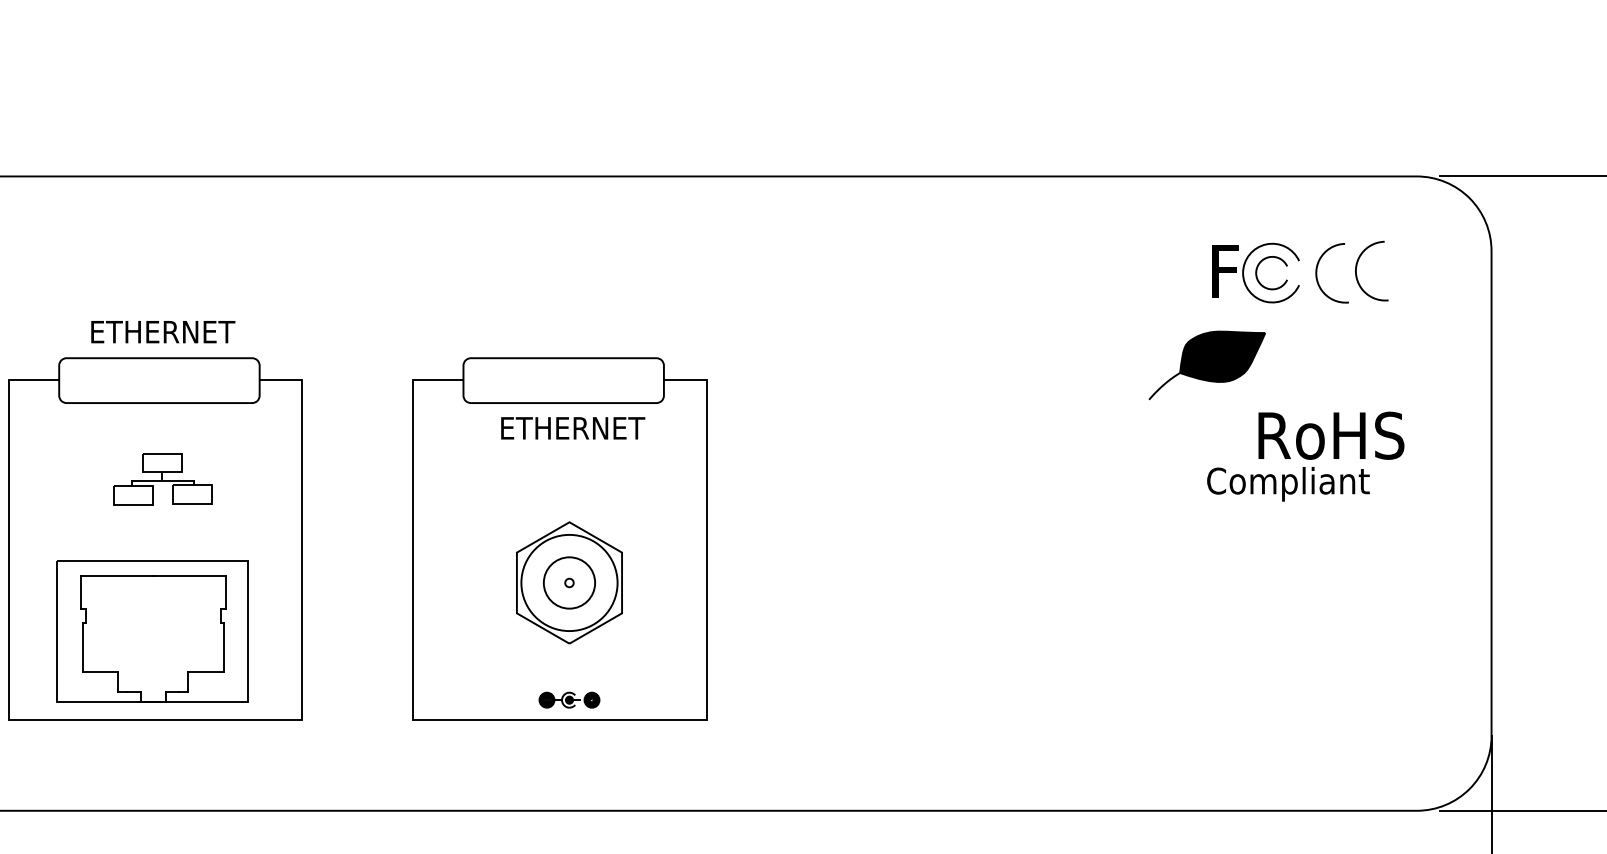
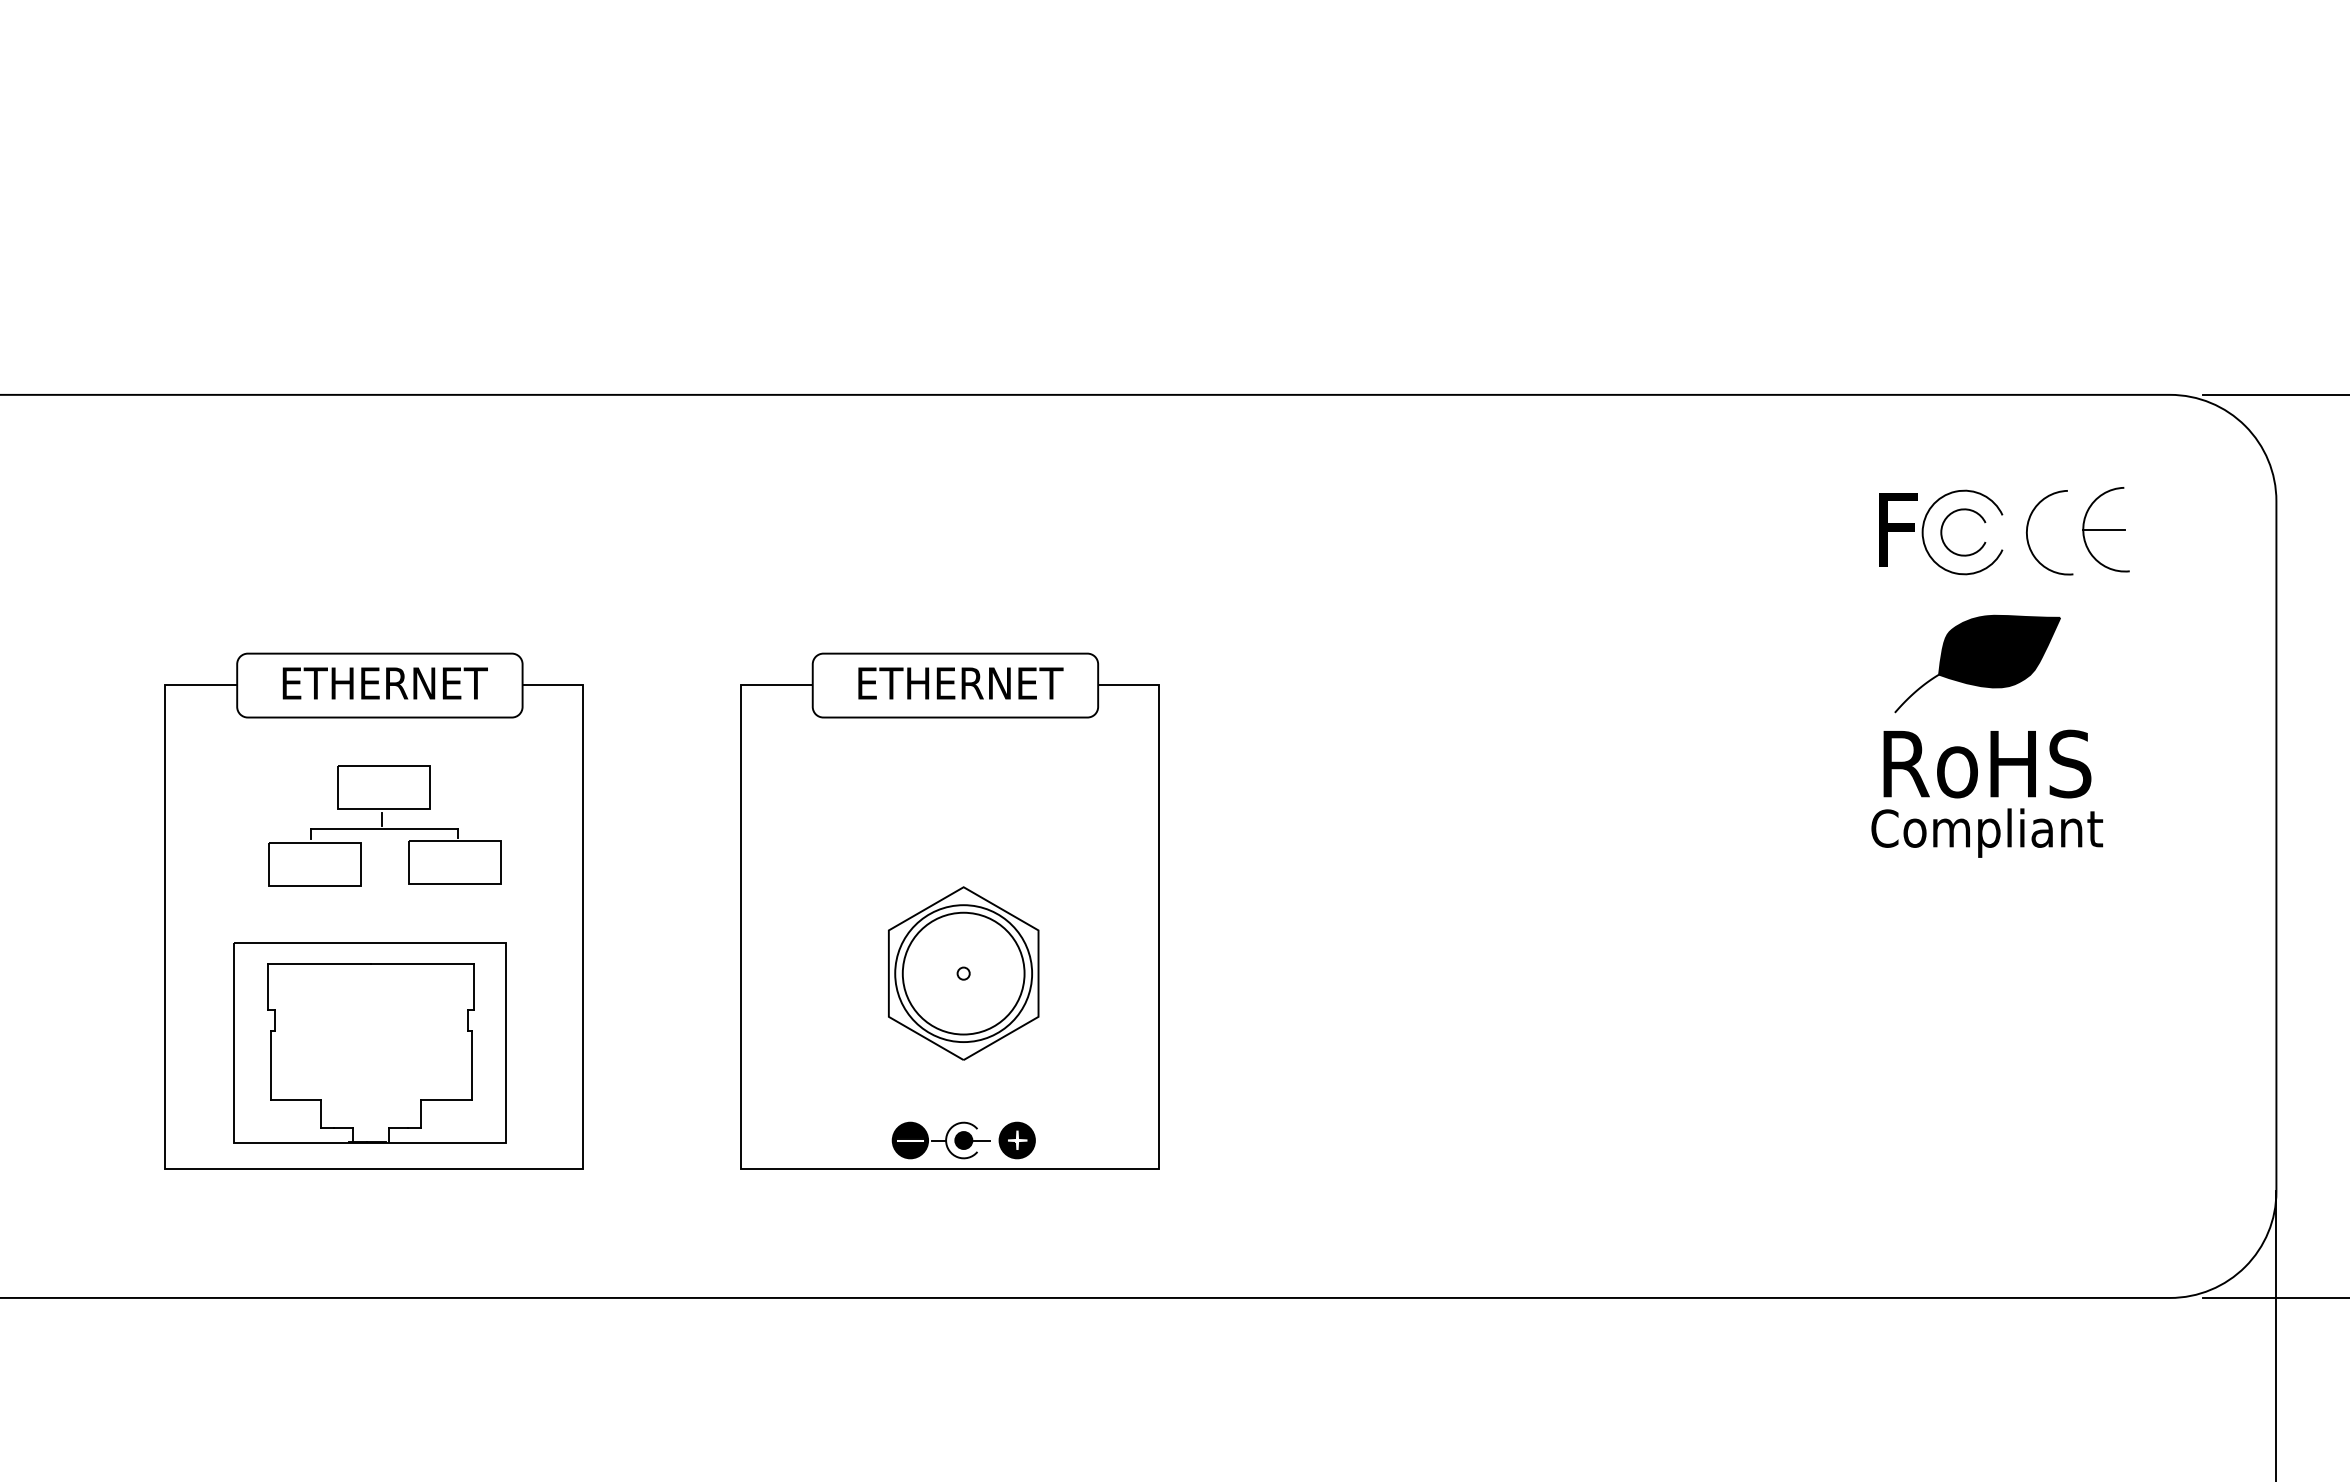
line: (1370, 271) -> (2104, 529), added
text: (162, 332) -> (384, 683), moved
part: (1207, 365) -> (1977, 663), moved
text: (572, 428) -> (960, 683), moved
text: (1331, 435) -> (1987, 763), moved
part: (162, 478) -> (384, 825), size x1.67
circle: (569, 582) -> (963, 973), size x1.67
part: (569, 700) -> (963, 1140), size x1.67

